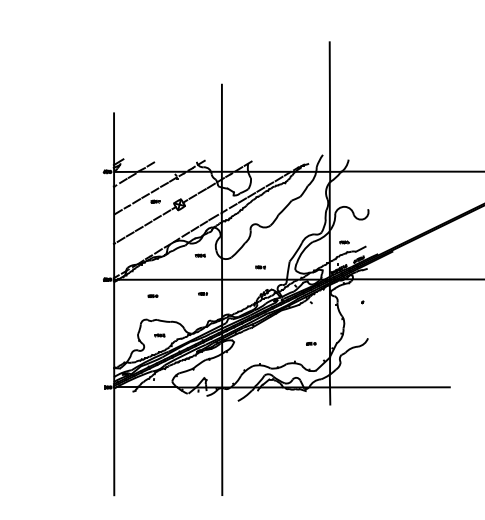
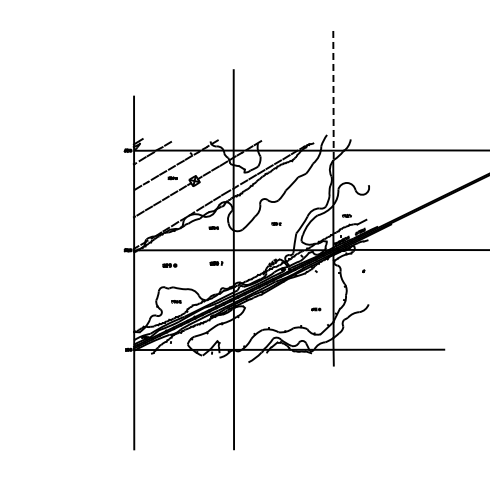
line: (329, 112) -> (333, 95), solid -> dashed
part: (260, 266) -> (276, 223), moved
part: (202, 294) -> (215, 263), size x1.6
part: (153, 296) -> (170, 265), size x1.6

